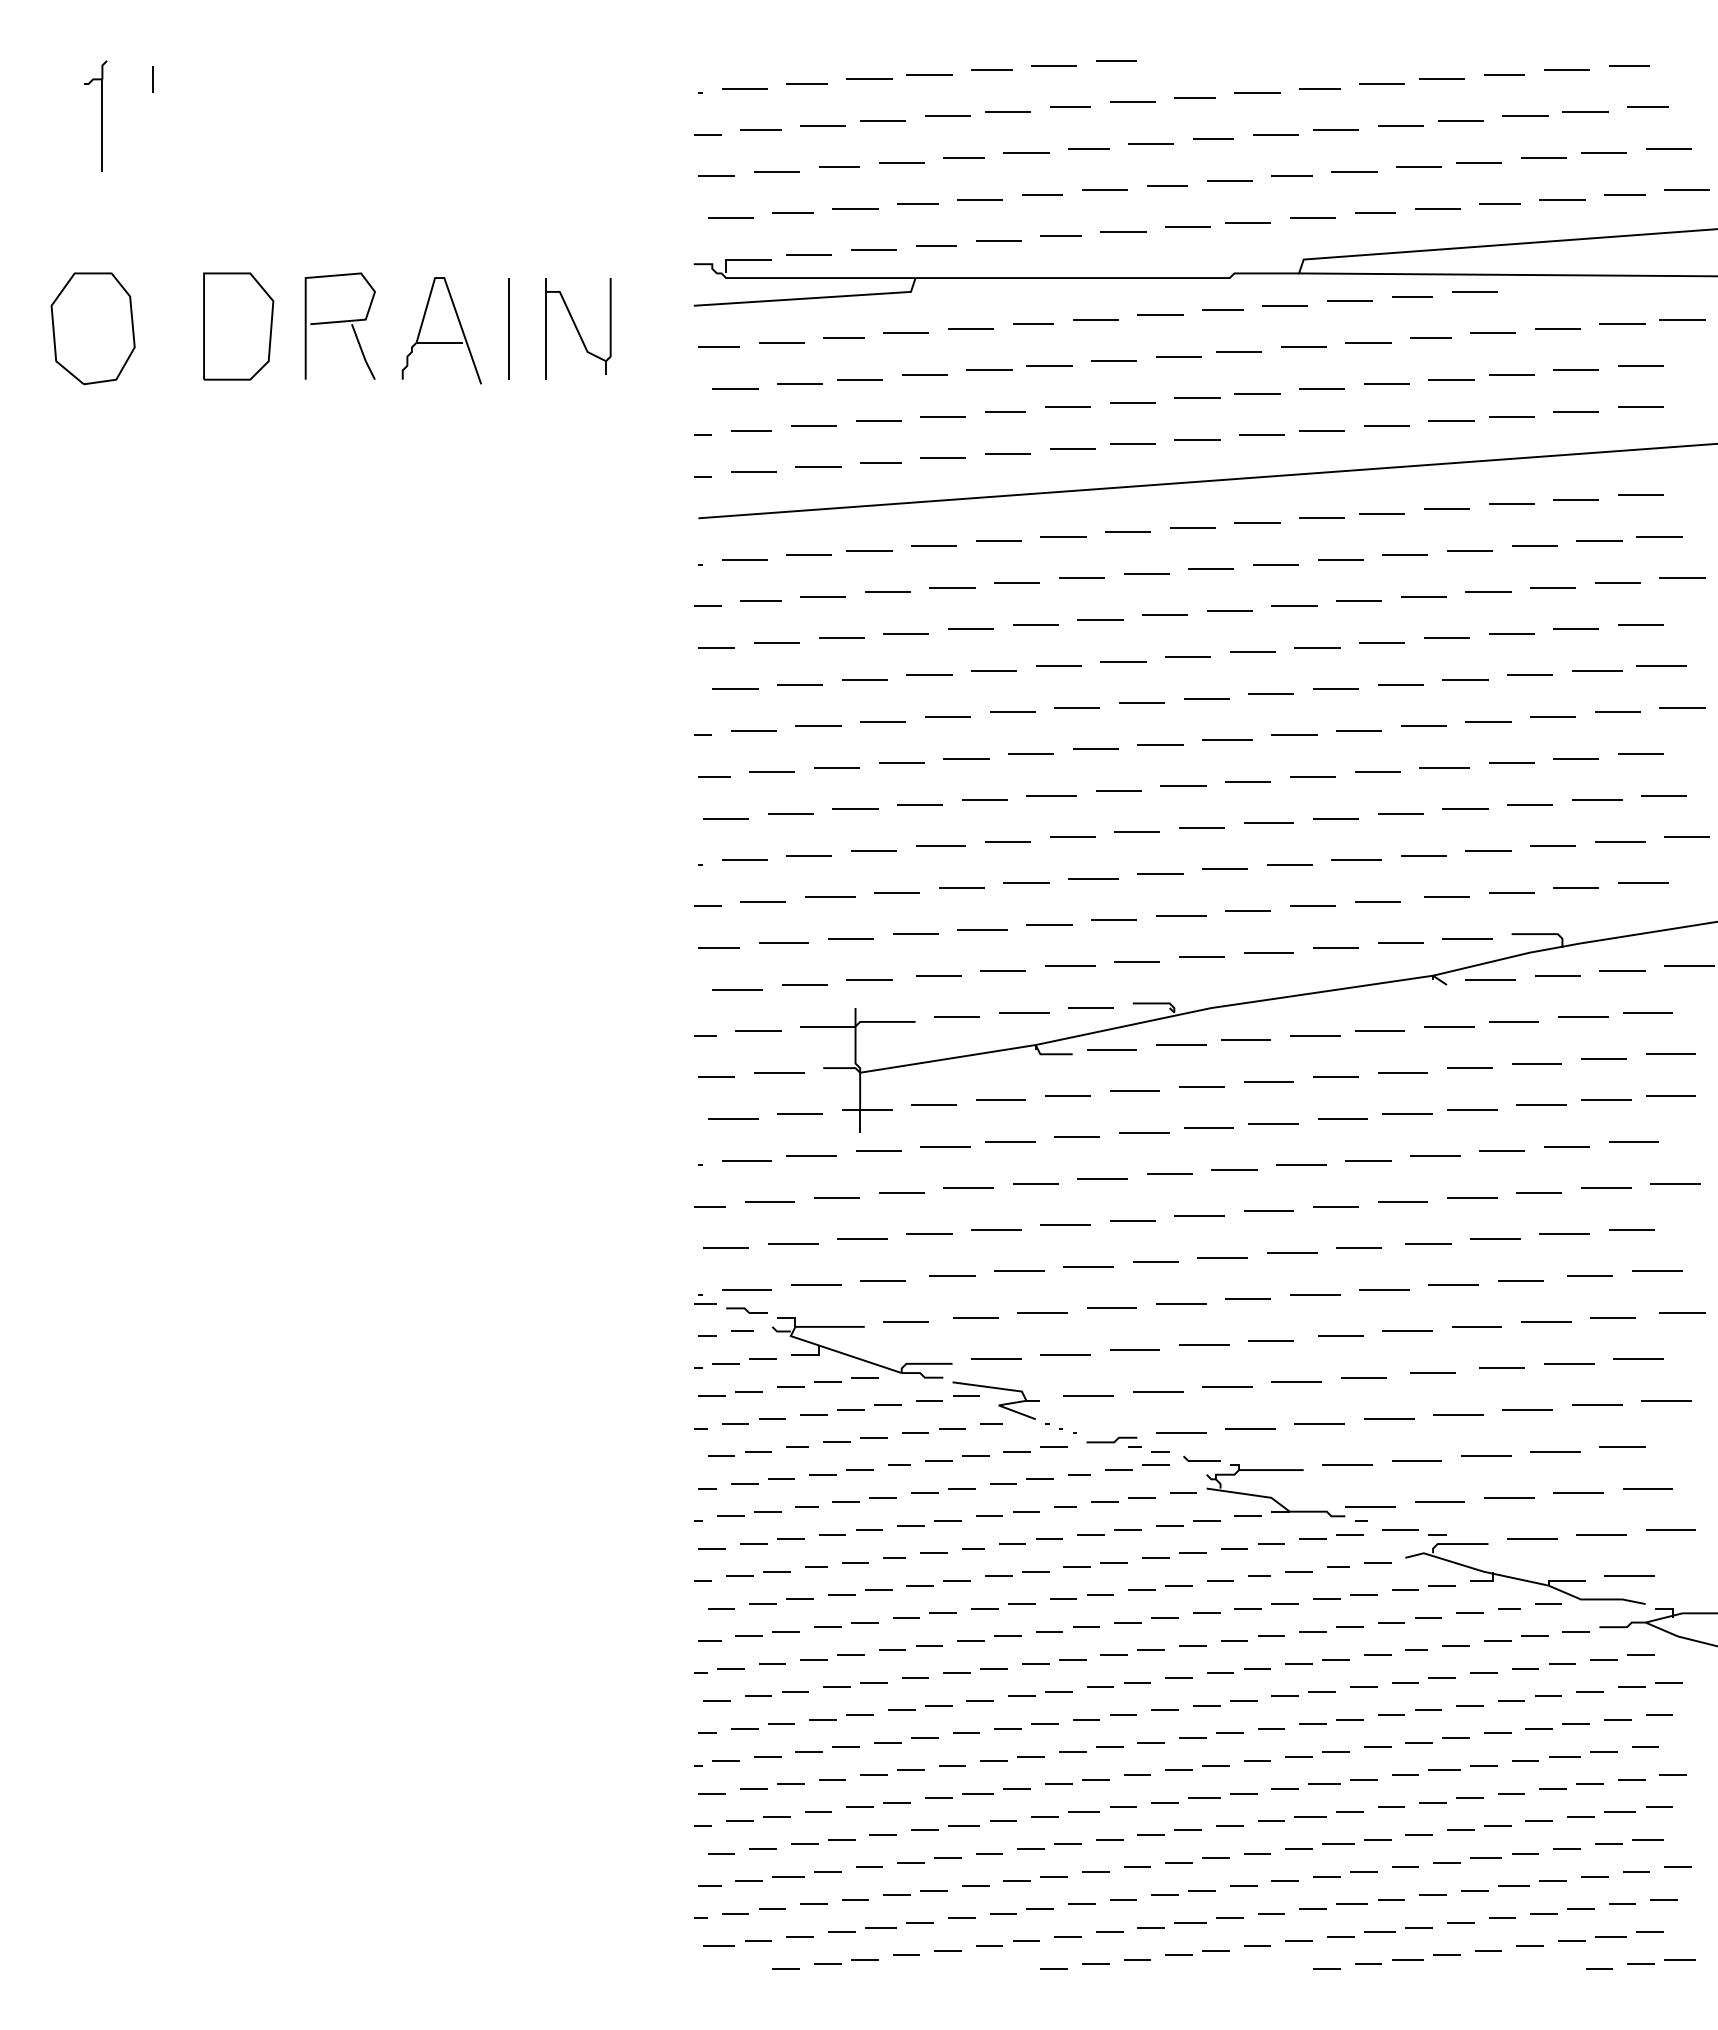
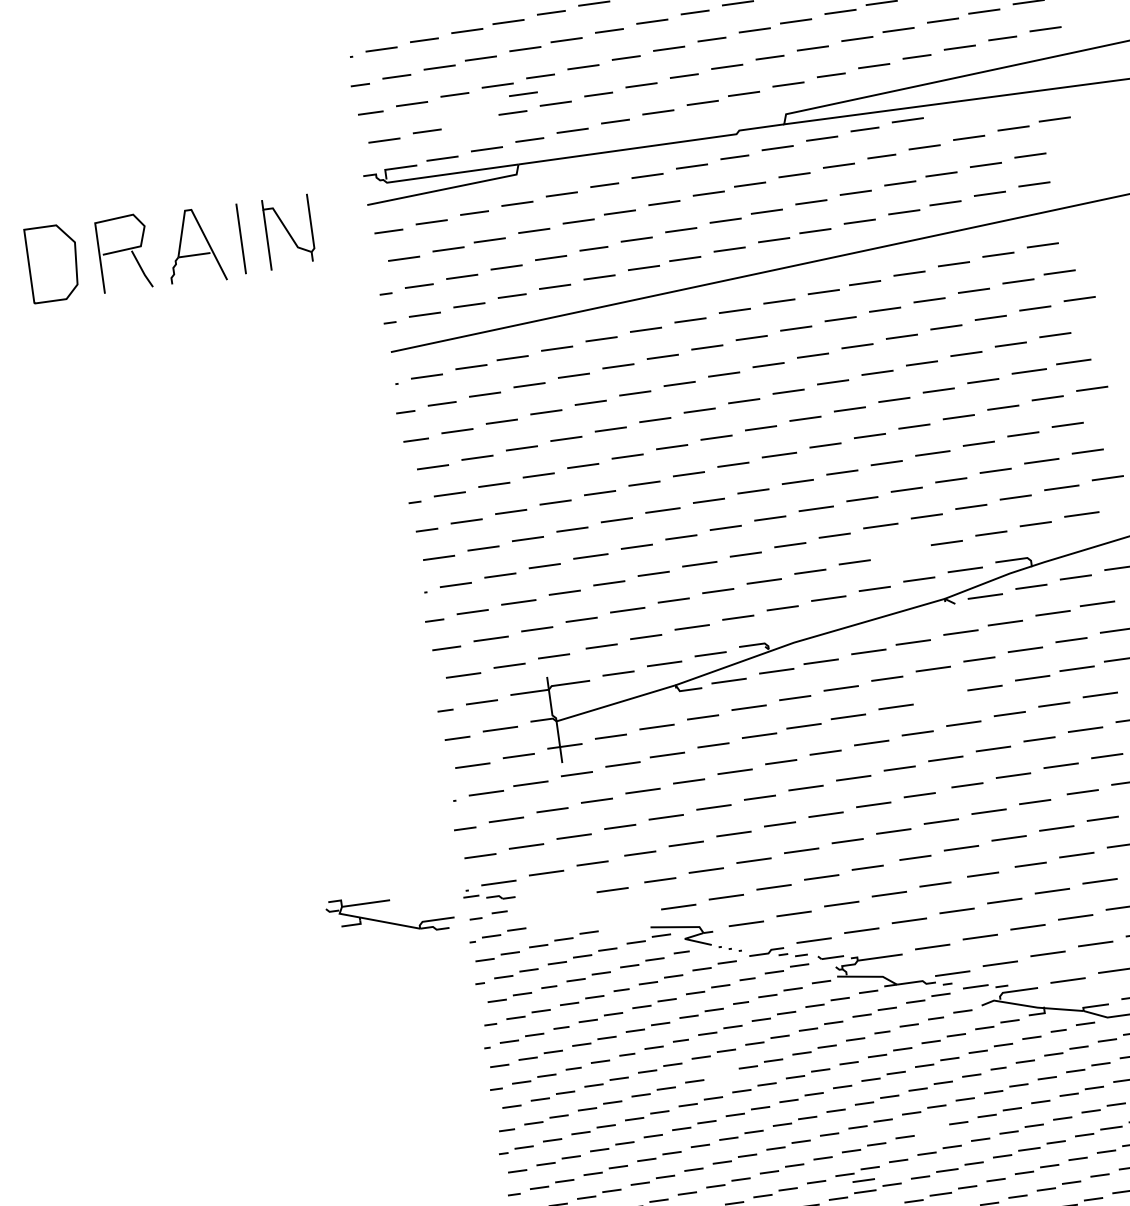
line: (936, 179) -> (523, 94), added
line: (855, 208) -> (470, 122), removed
line: (1377, 901) -> (899, 552), removed
line: (1407, 1113) -> (940, 696), removed
part: (858, 1357) -> (388, 922), moved
line: (1021, 1603) -> (719, 1074), removed
line: (1312, 1723) -> (933, 1129), removed
line: (1204, 1781) -> (863, 1180), added

